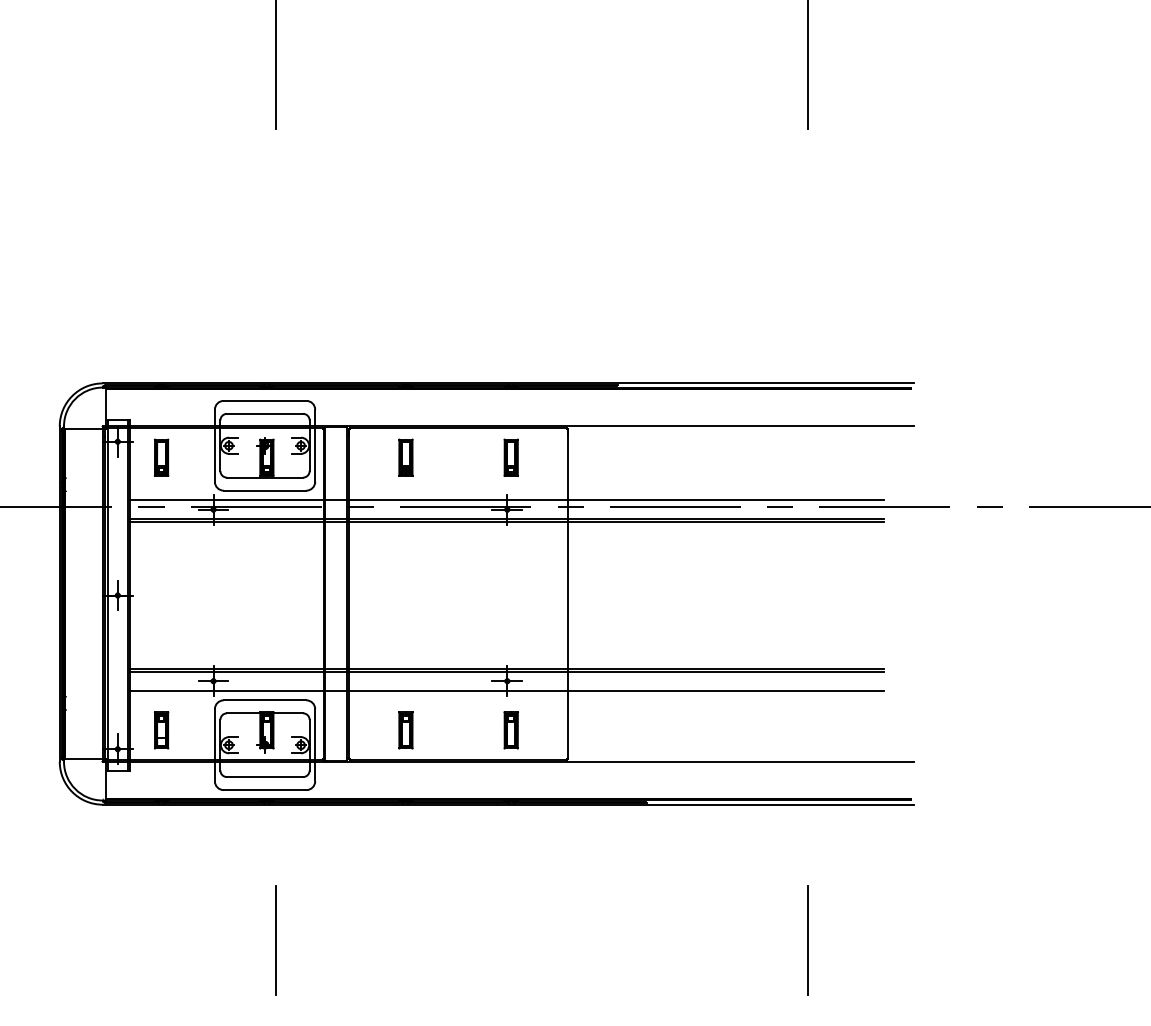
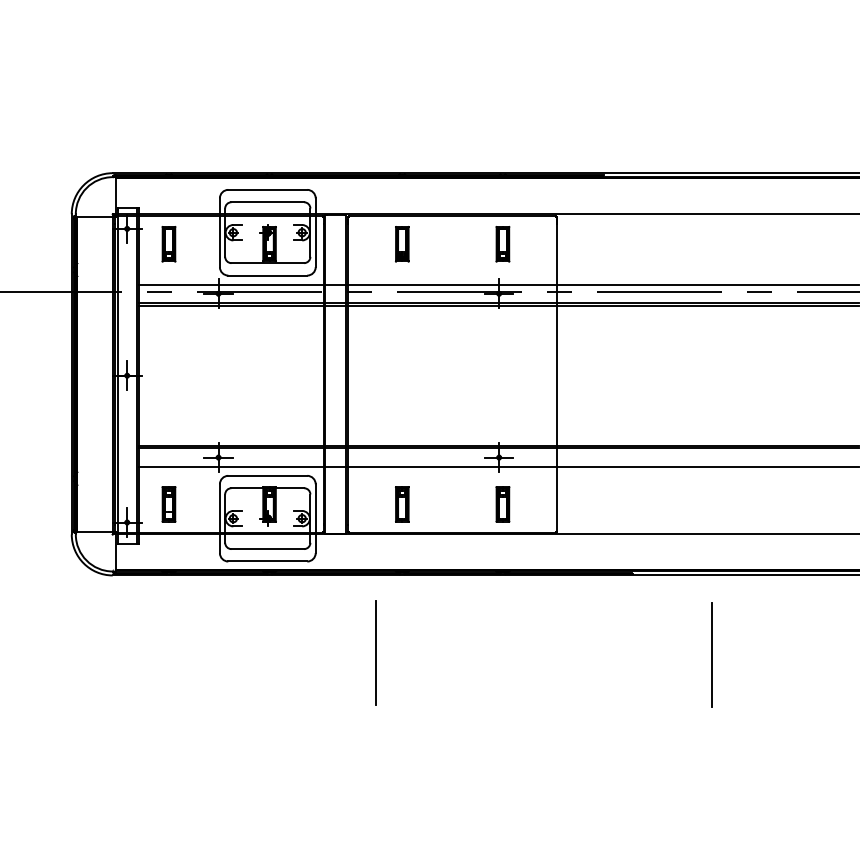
line: (275, 940) -> (375, 652), moved
line: (807, 940) -> (711, 654), moved

